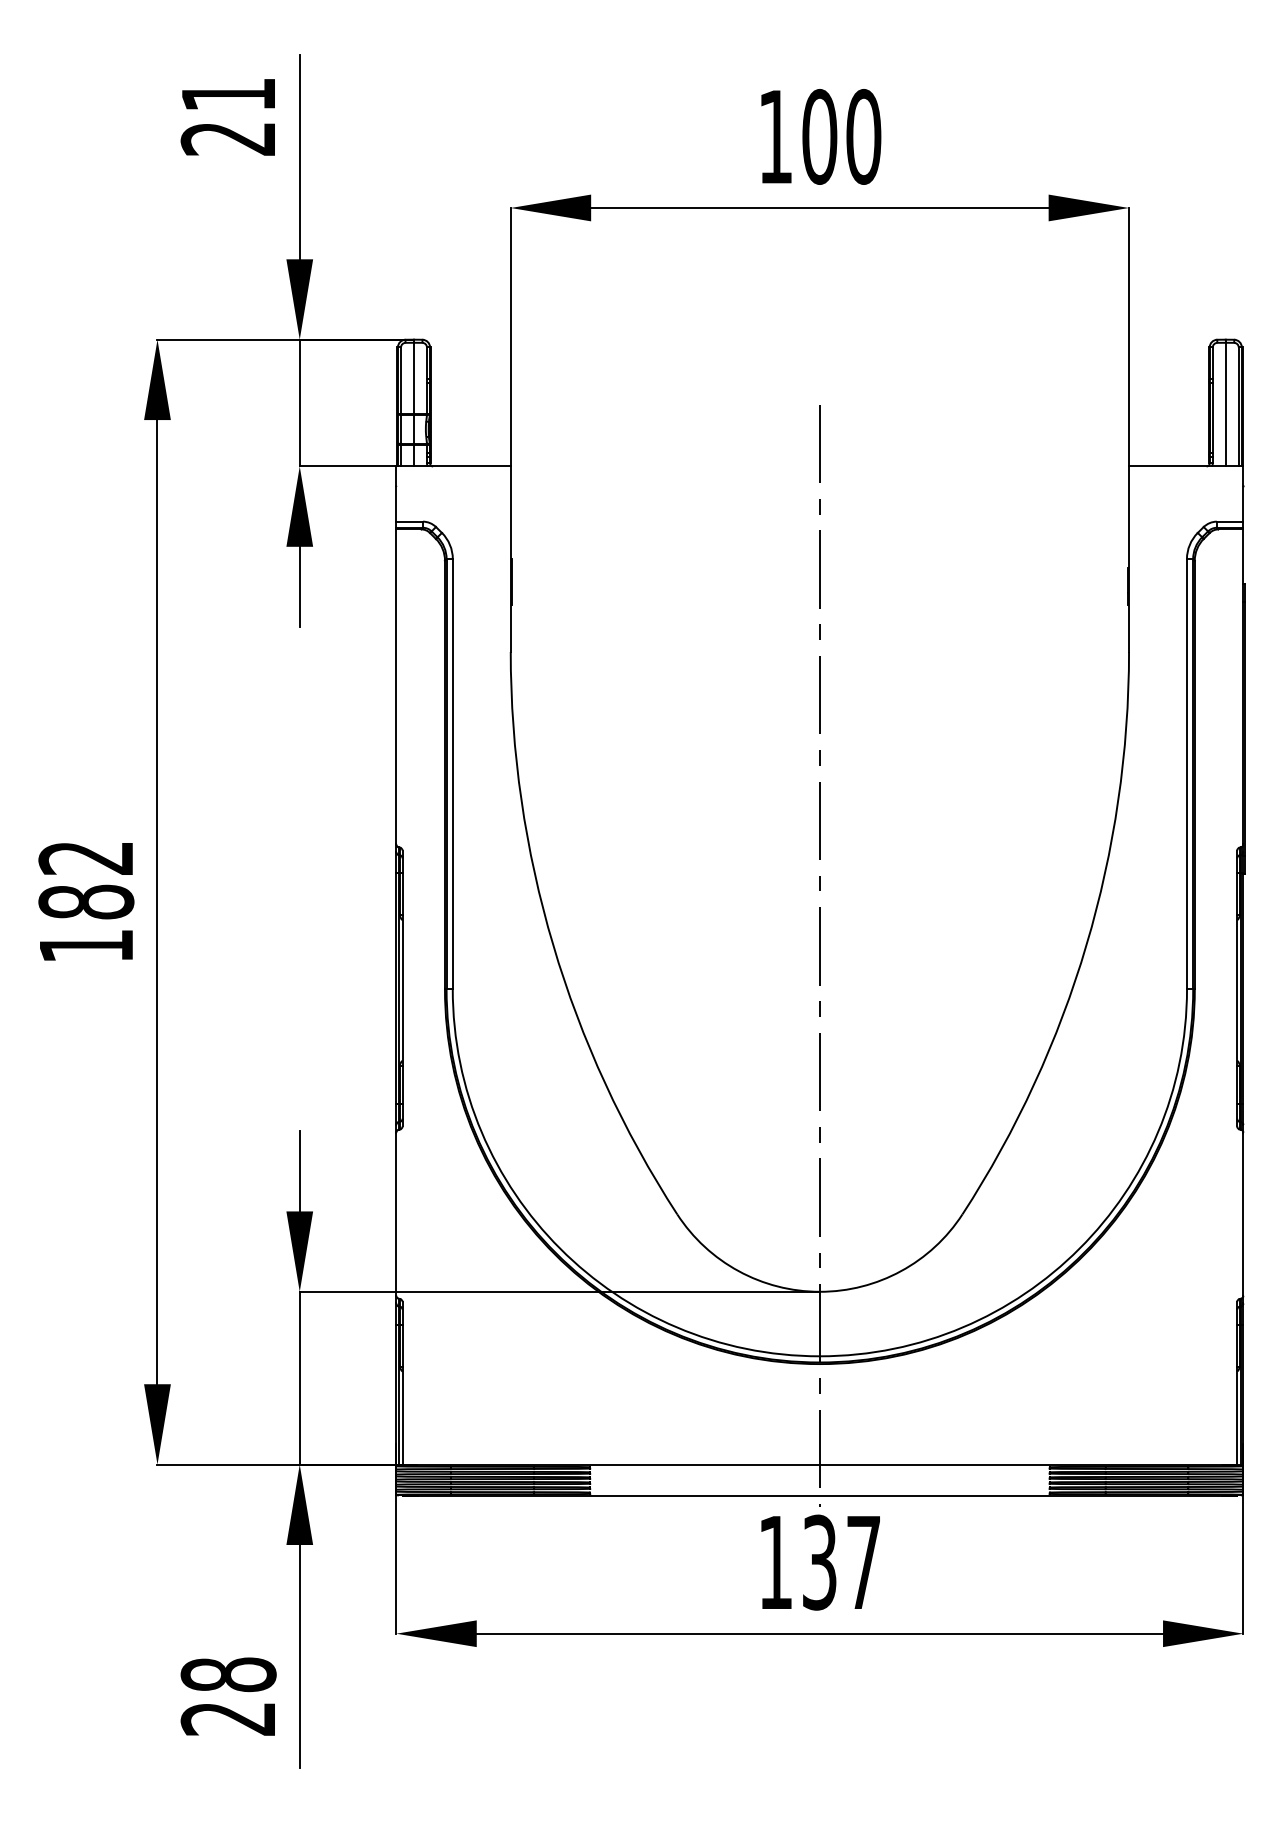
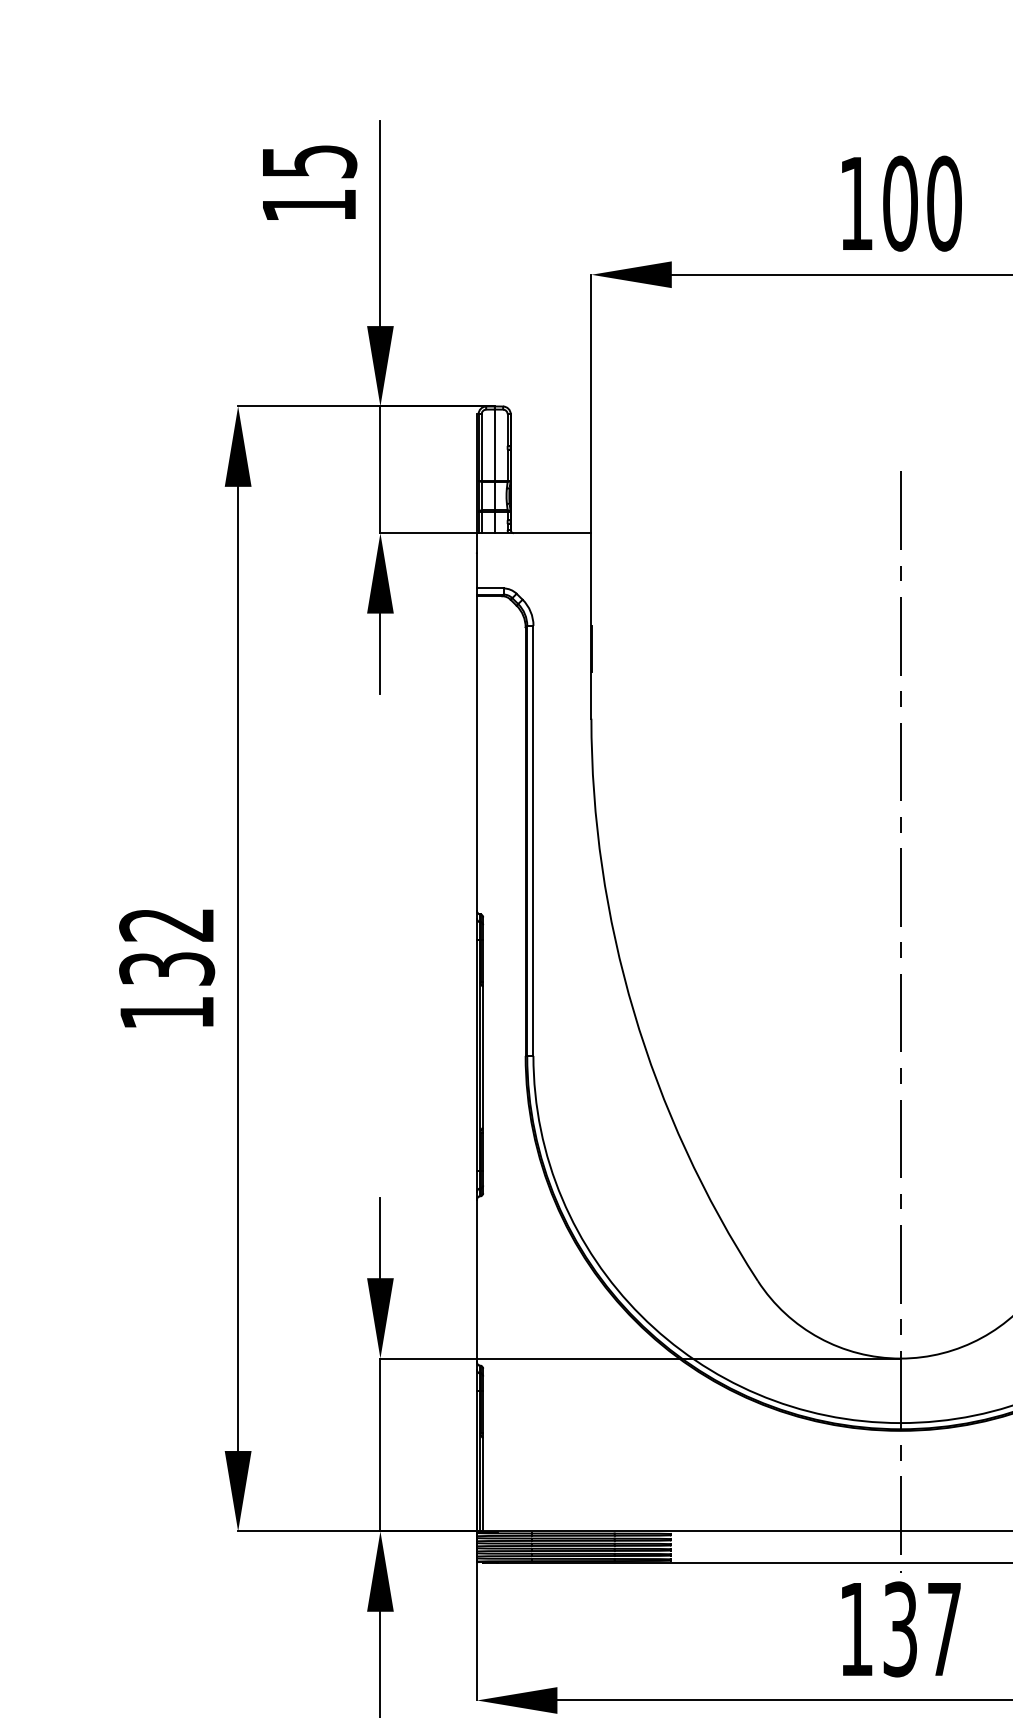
text: (228, 116) -> (309, 183), 21 -> 15
text: (86, 901) -> (167, 968), 182 -> 132

